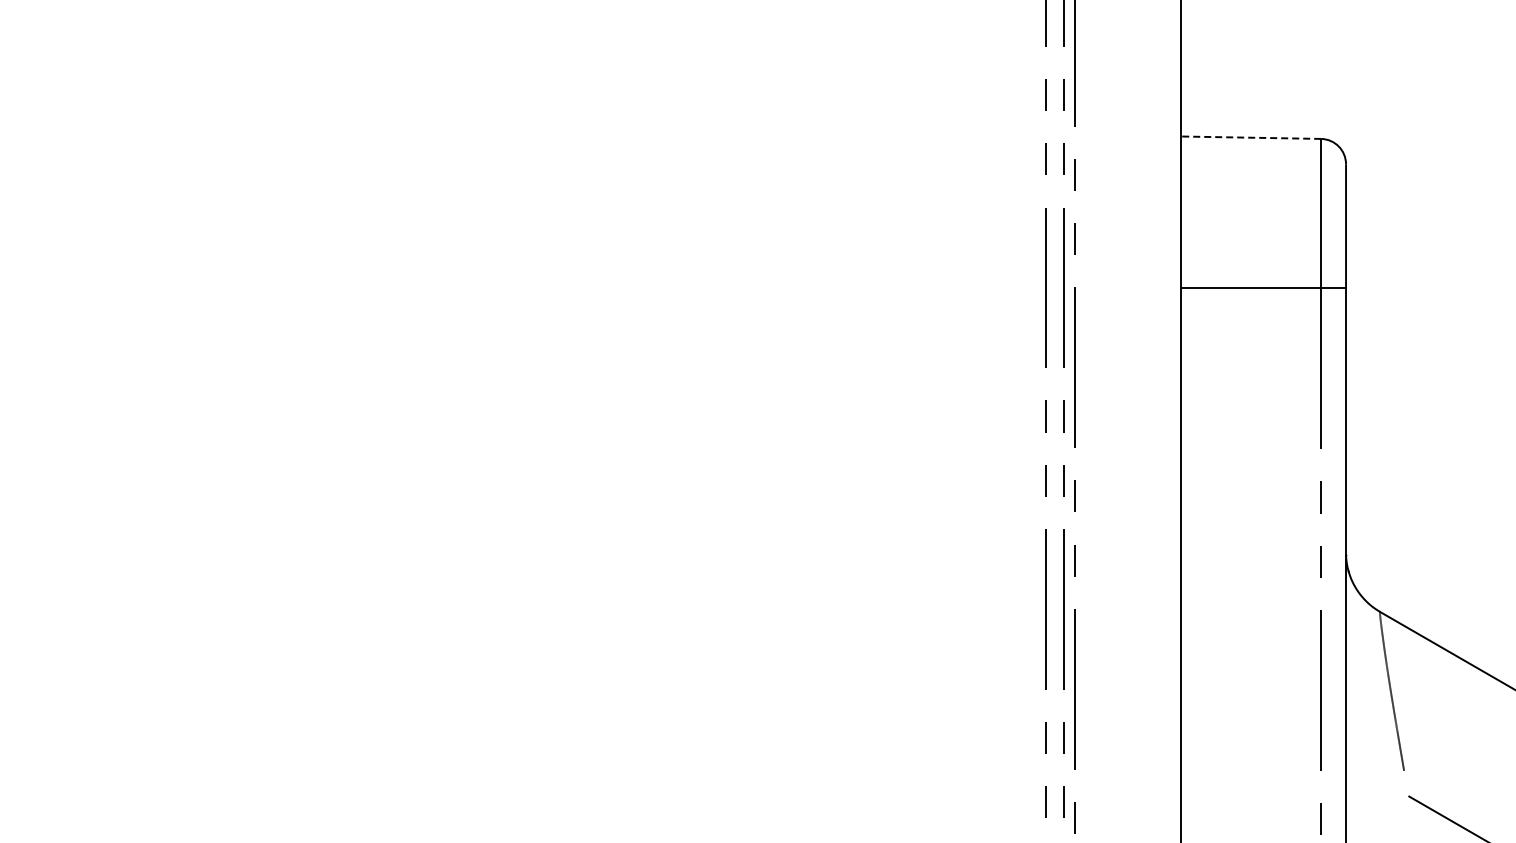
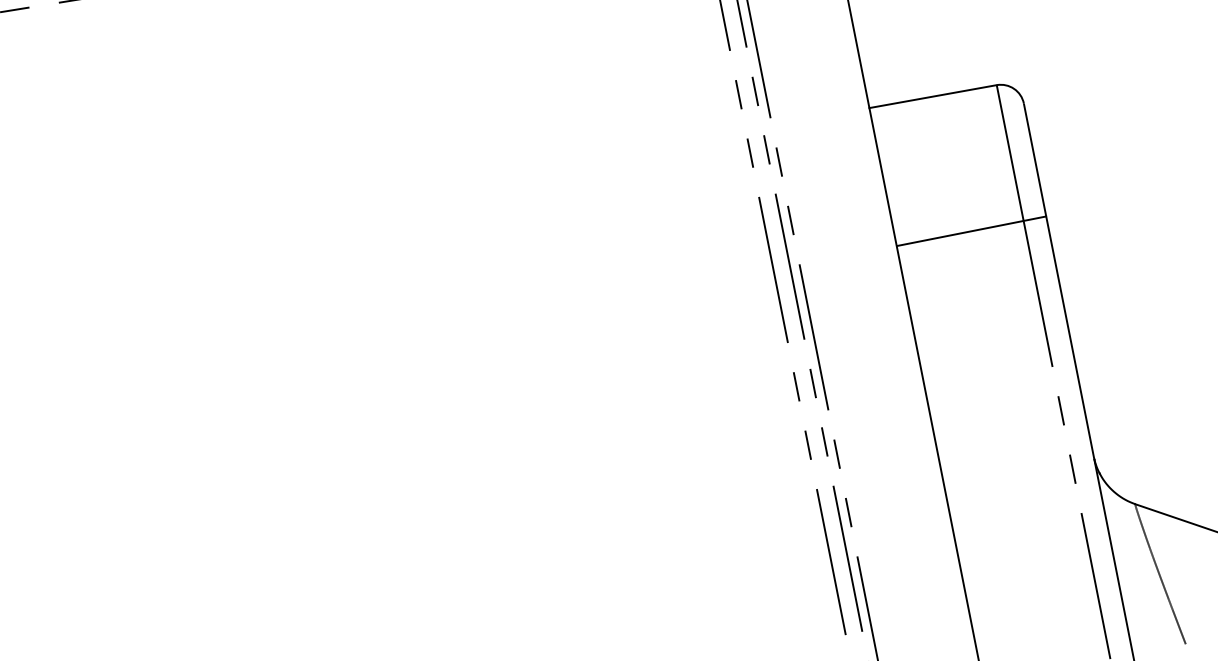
line: (1251, 137) -> (933, 96), dashed -> solid

